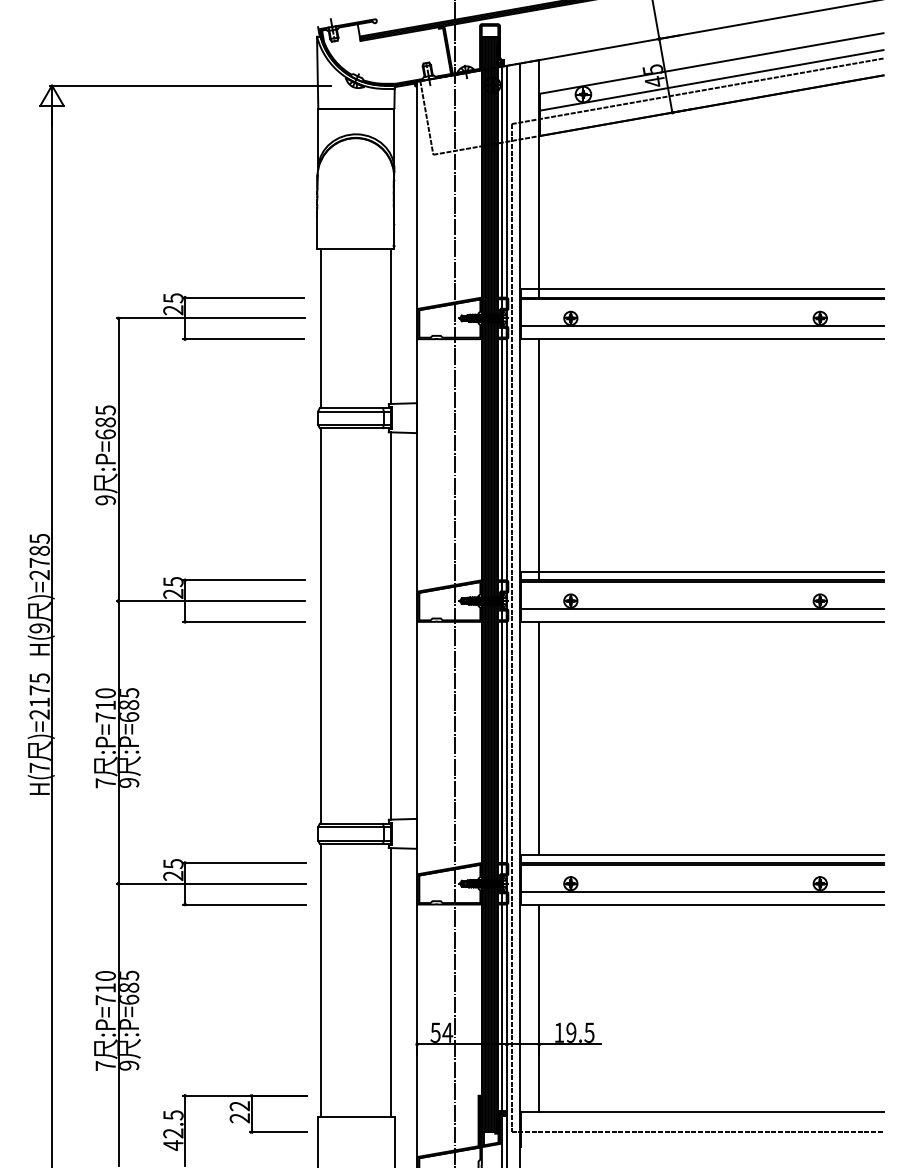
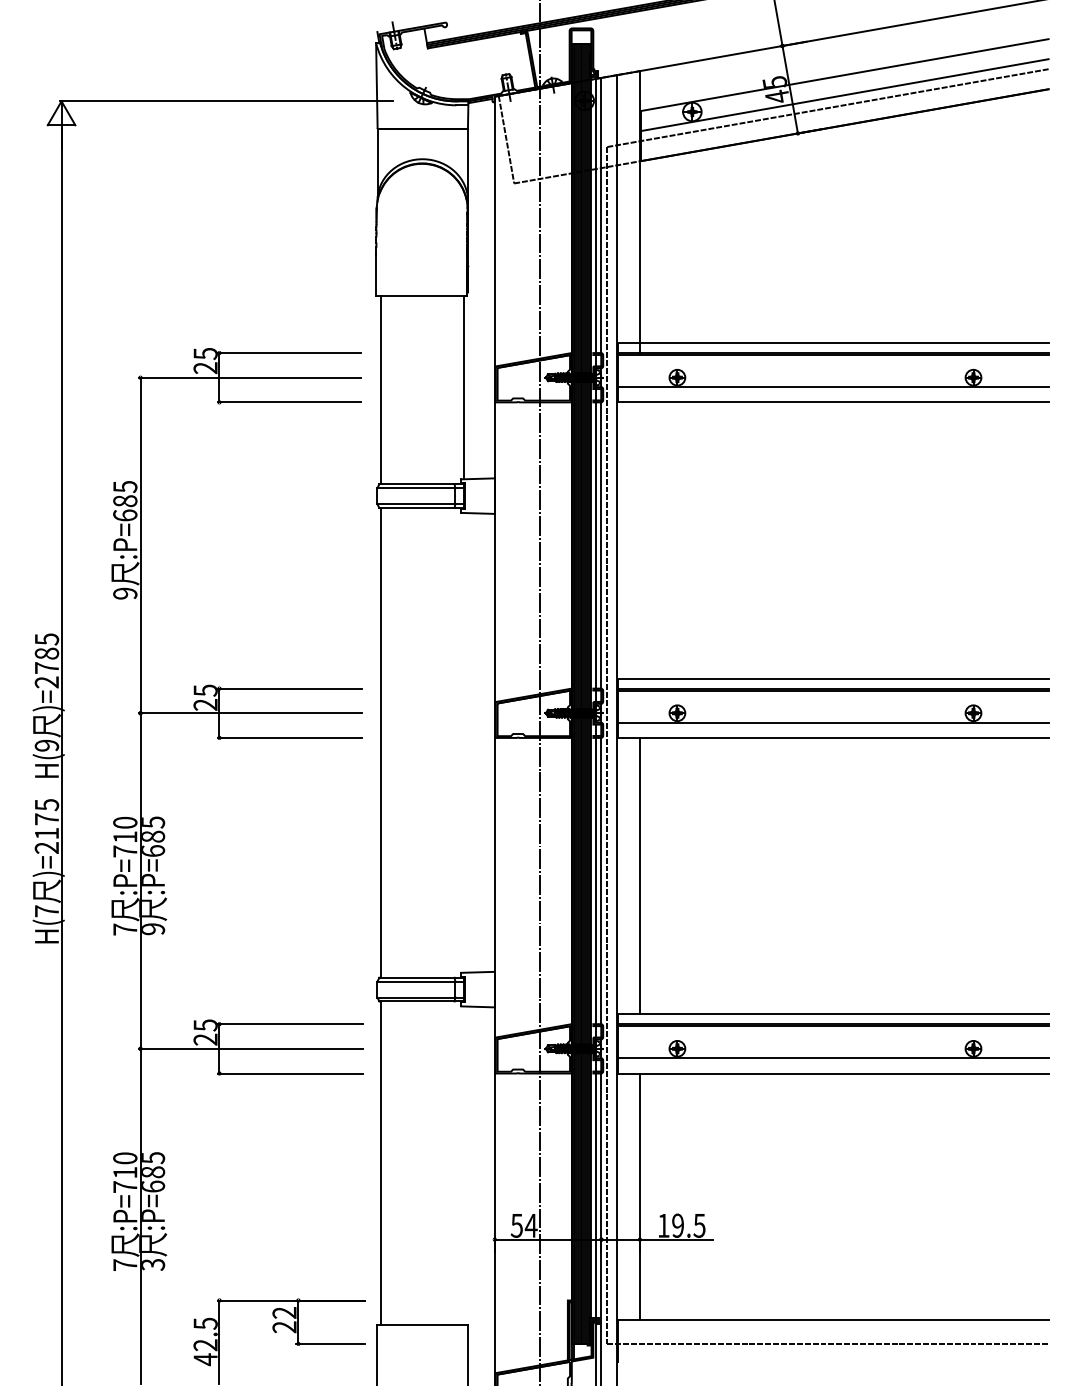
line: (538, 459) -> (639, 545), removed
line: (391, 625) -> (464, 742), removed
line: (391, 982) -> (464, 1165), removed
text: (129, 1065) -> (153, 1264), 9 -> 3

